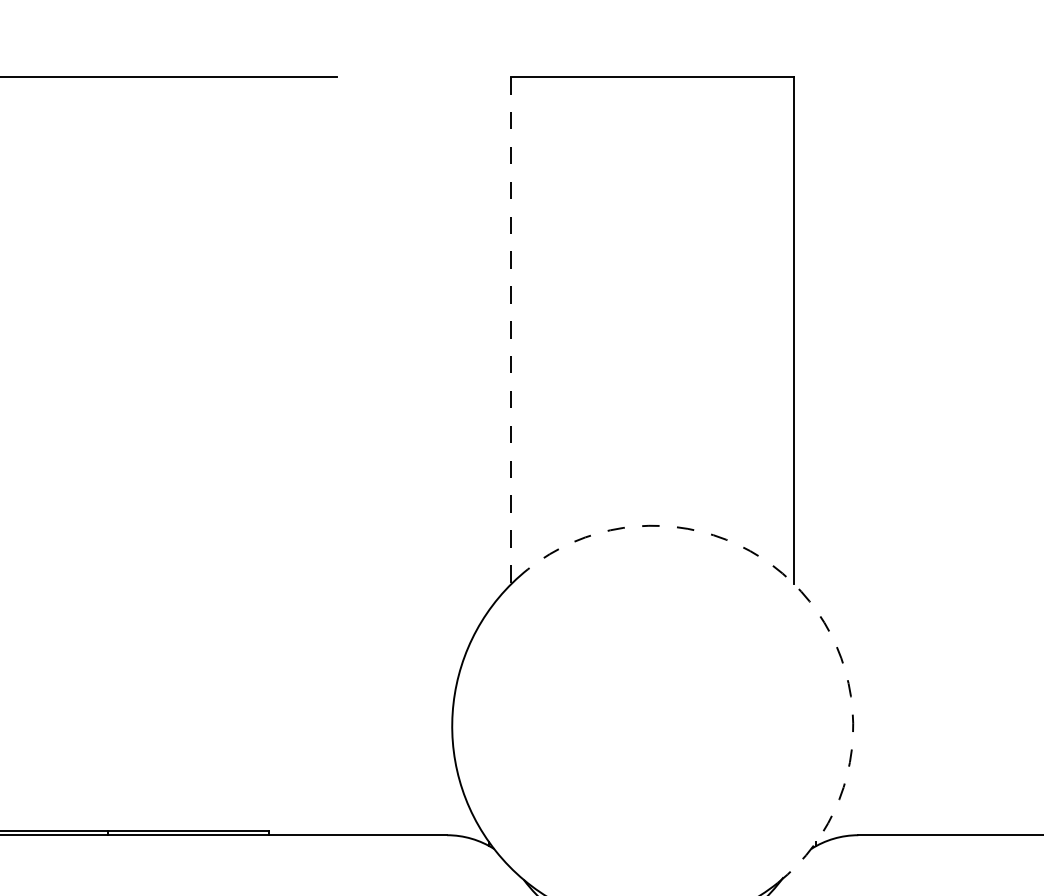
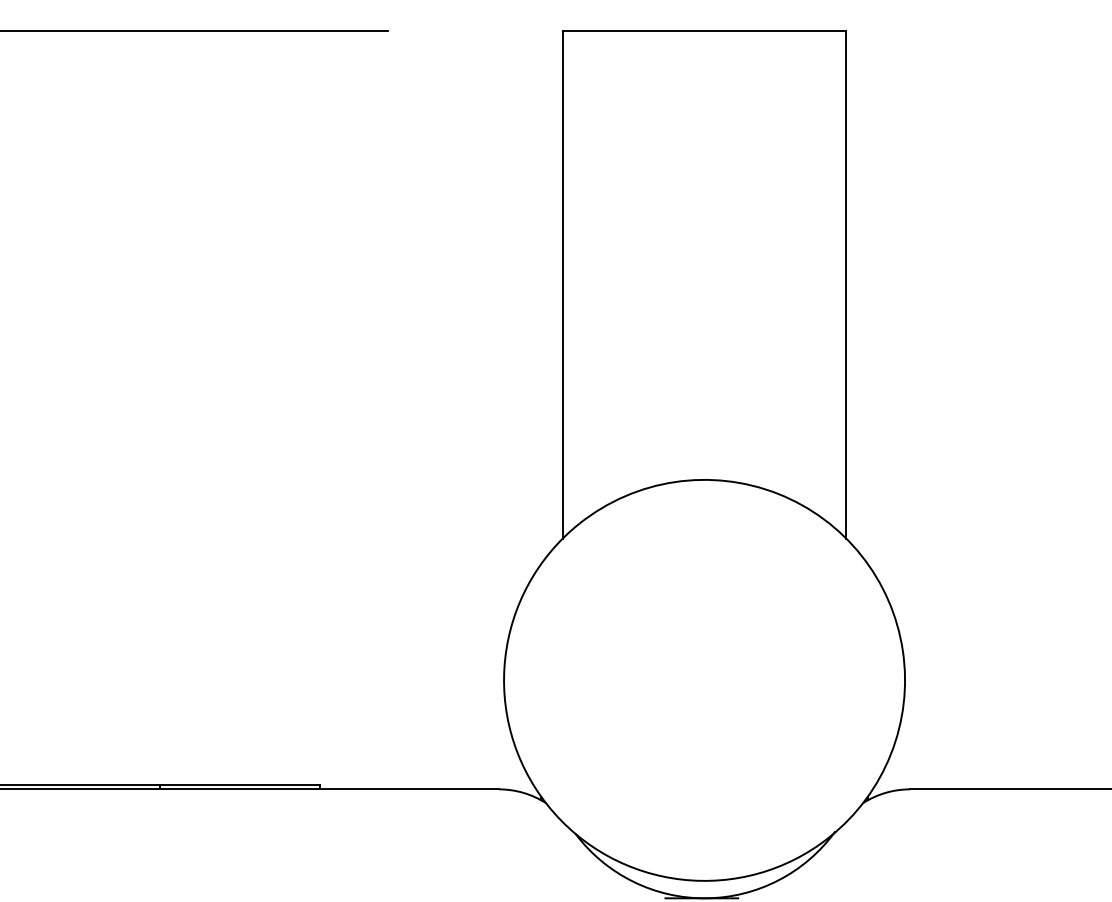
line: (510, 330) -> (562, 284), dashed -> solid
arc: (809, 601) -> (861, 555), dashed -> solid

